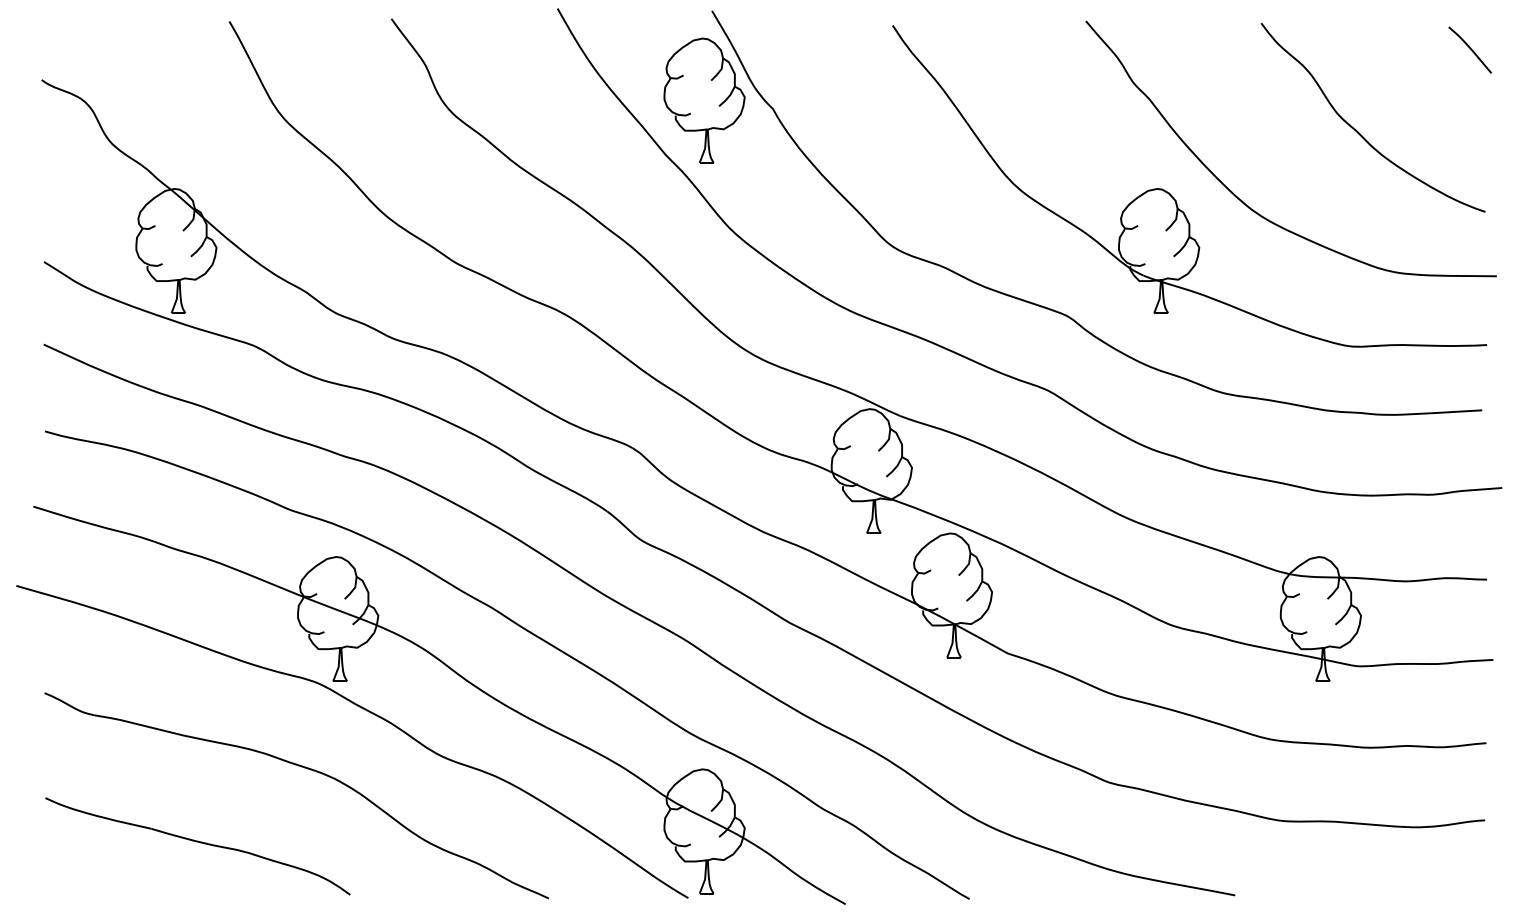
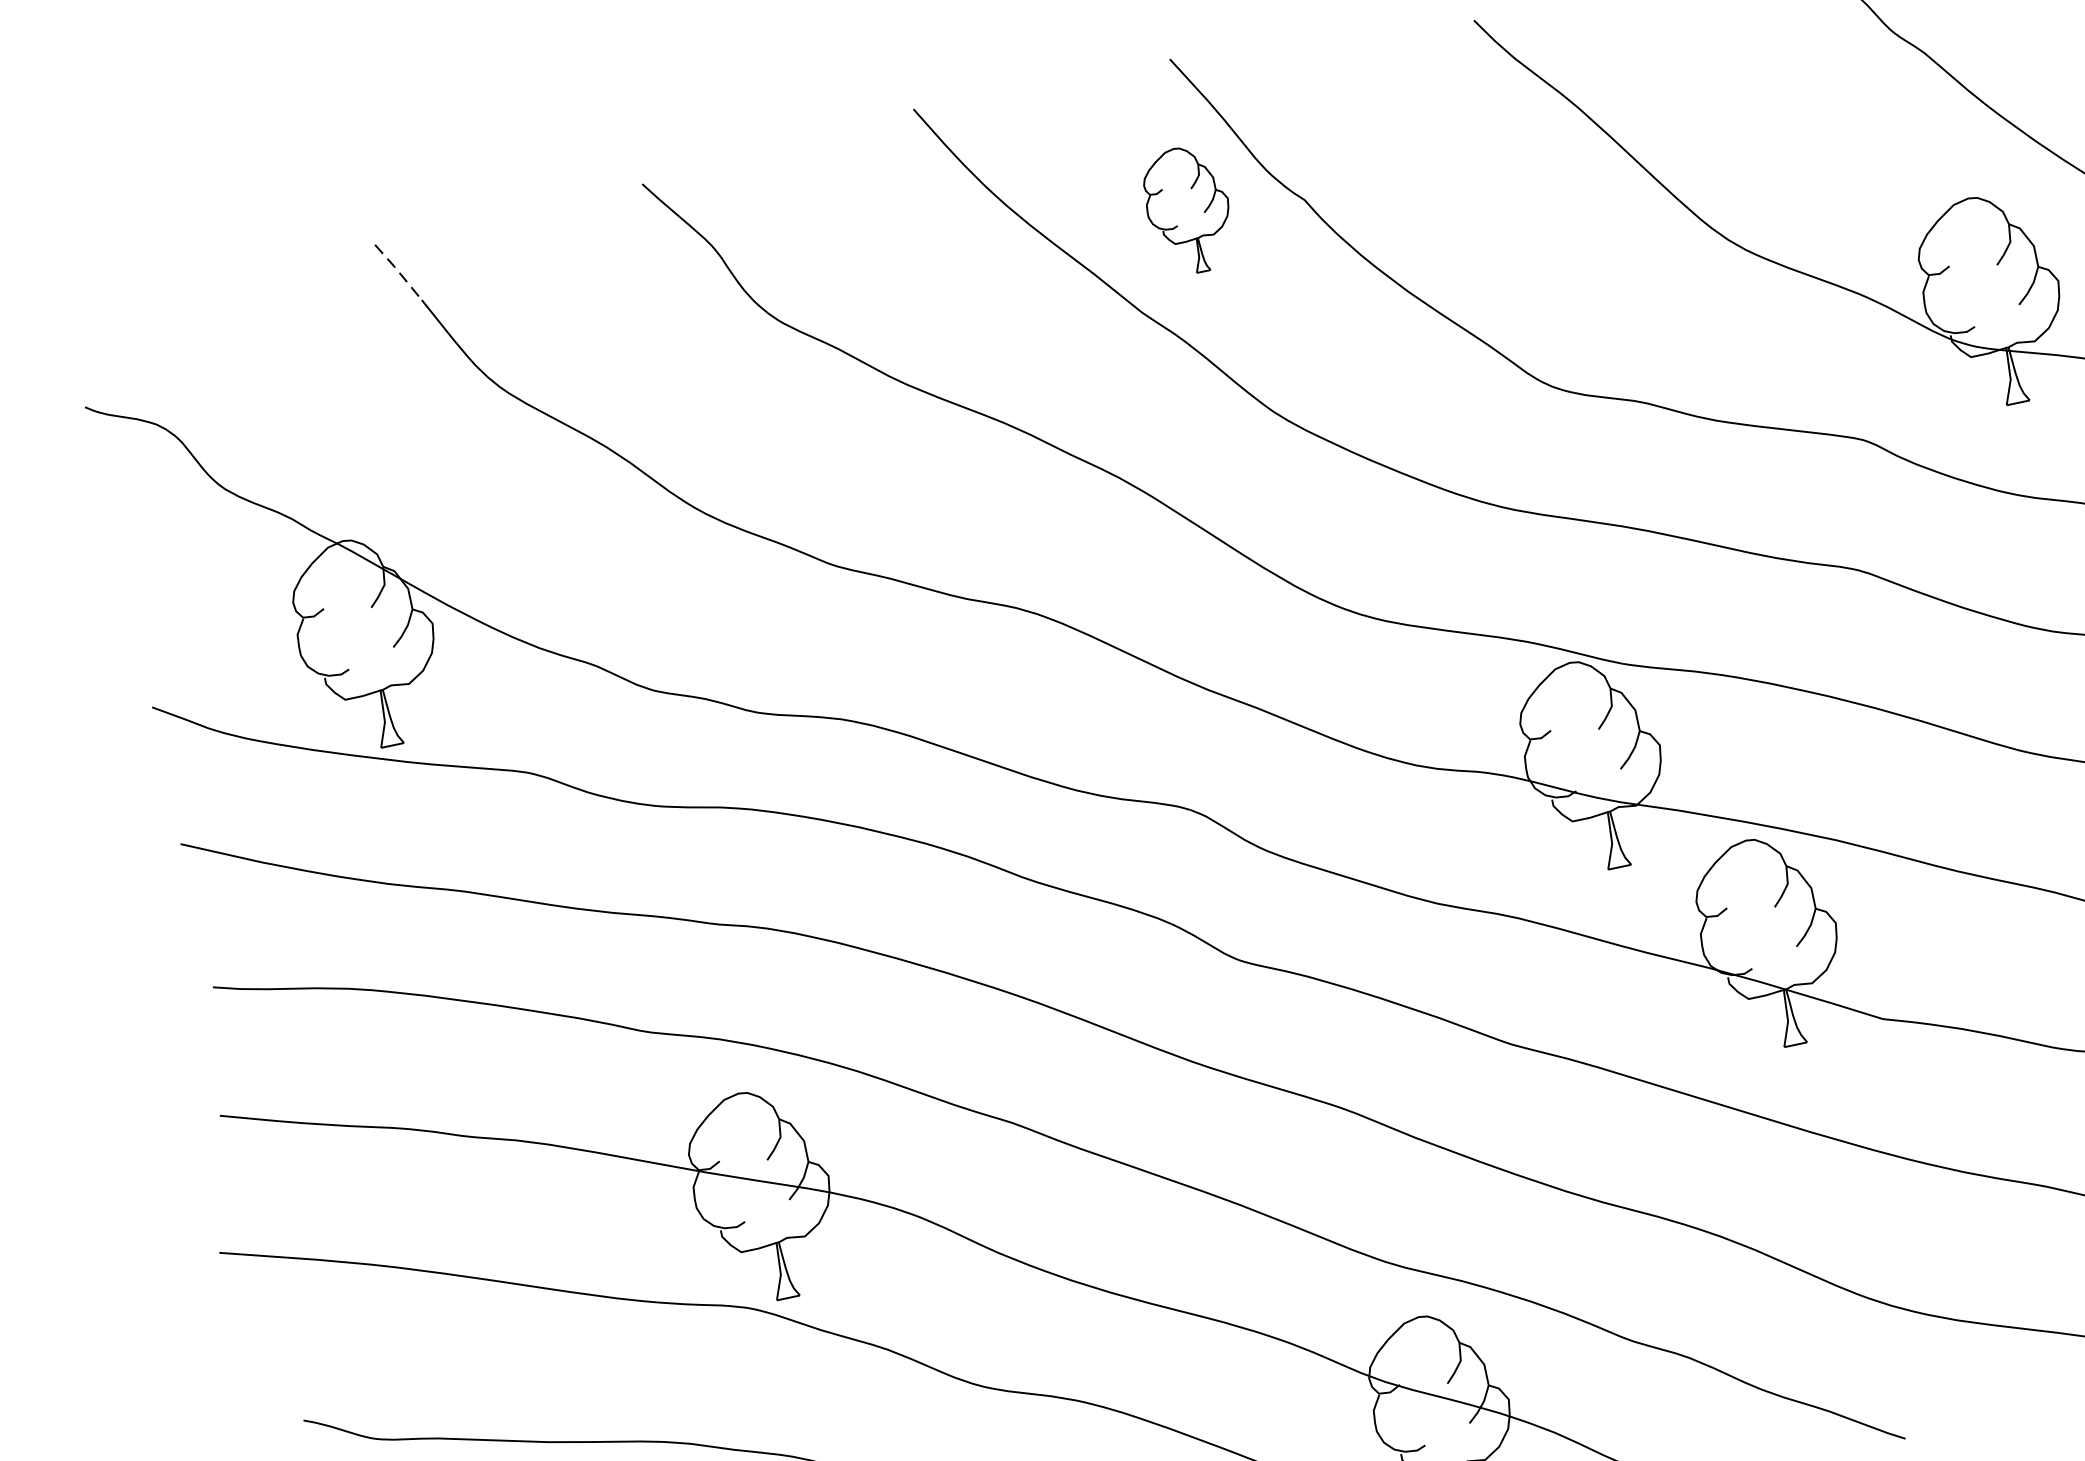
line: (239, 39) -> (398, 271), solid -> dashed
part: (704, 100) -> (1188, 210), size x0.6

